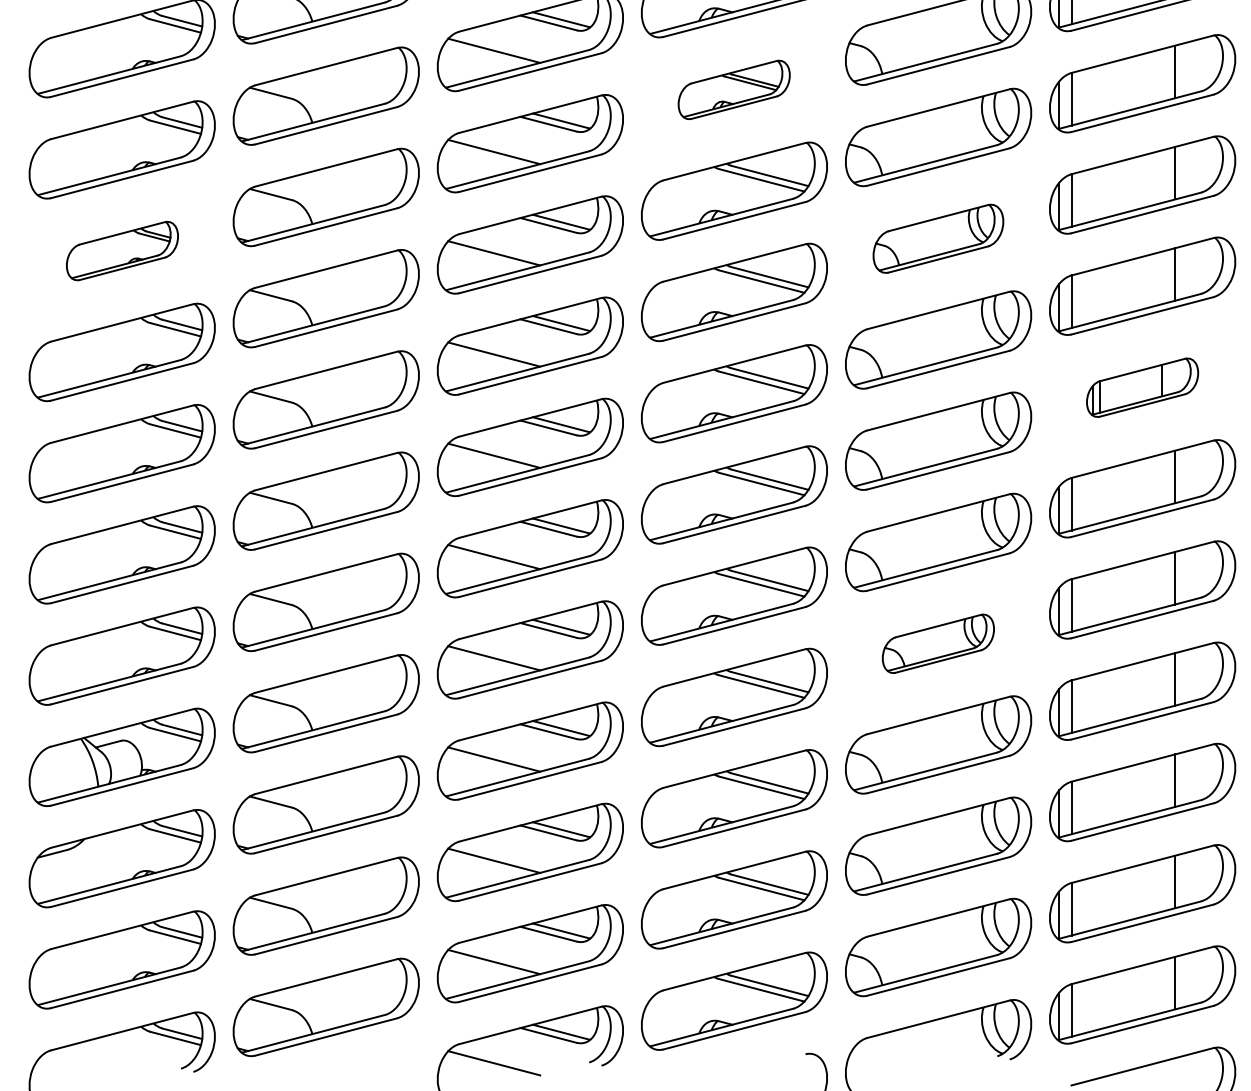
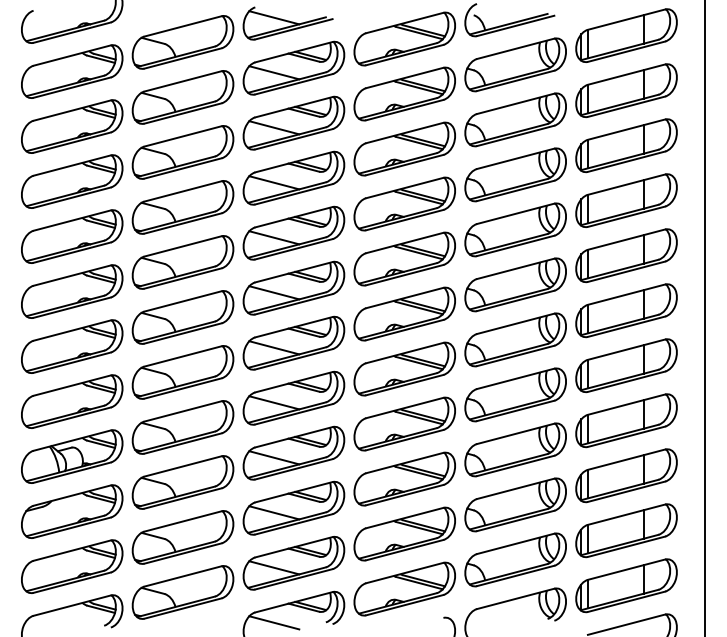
part: (733, 88) -> (404, 93), size x1.67
part: (938, 238) -> (515, 174), size x1.43
part: (122, 250) -> (72, 181), size x1.67
part: (1142, 387) -> (626, 255), size x1.67
part: (938, 643) -> (515, 394), size x1.67

